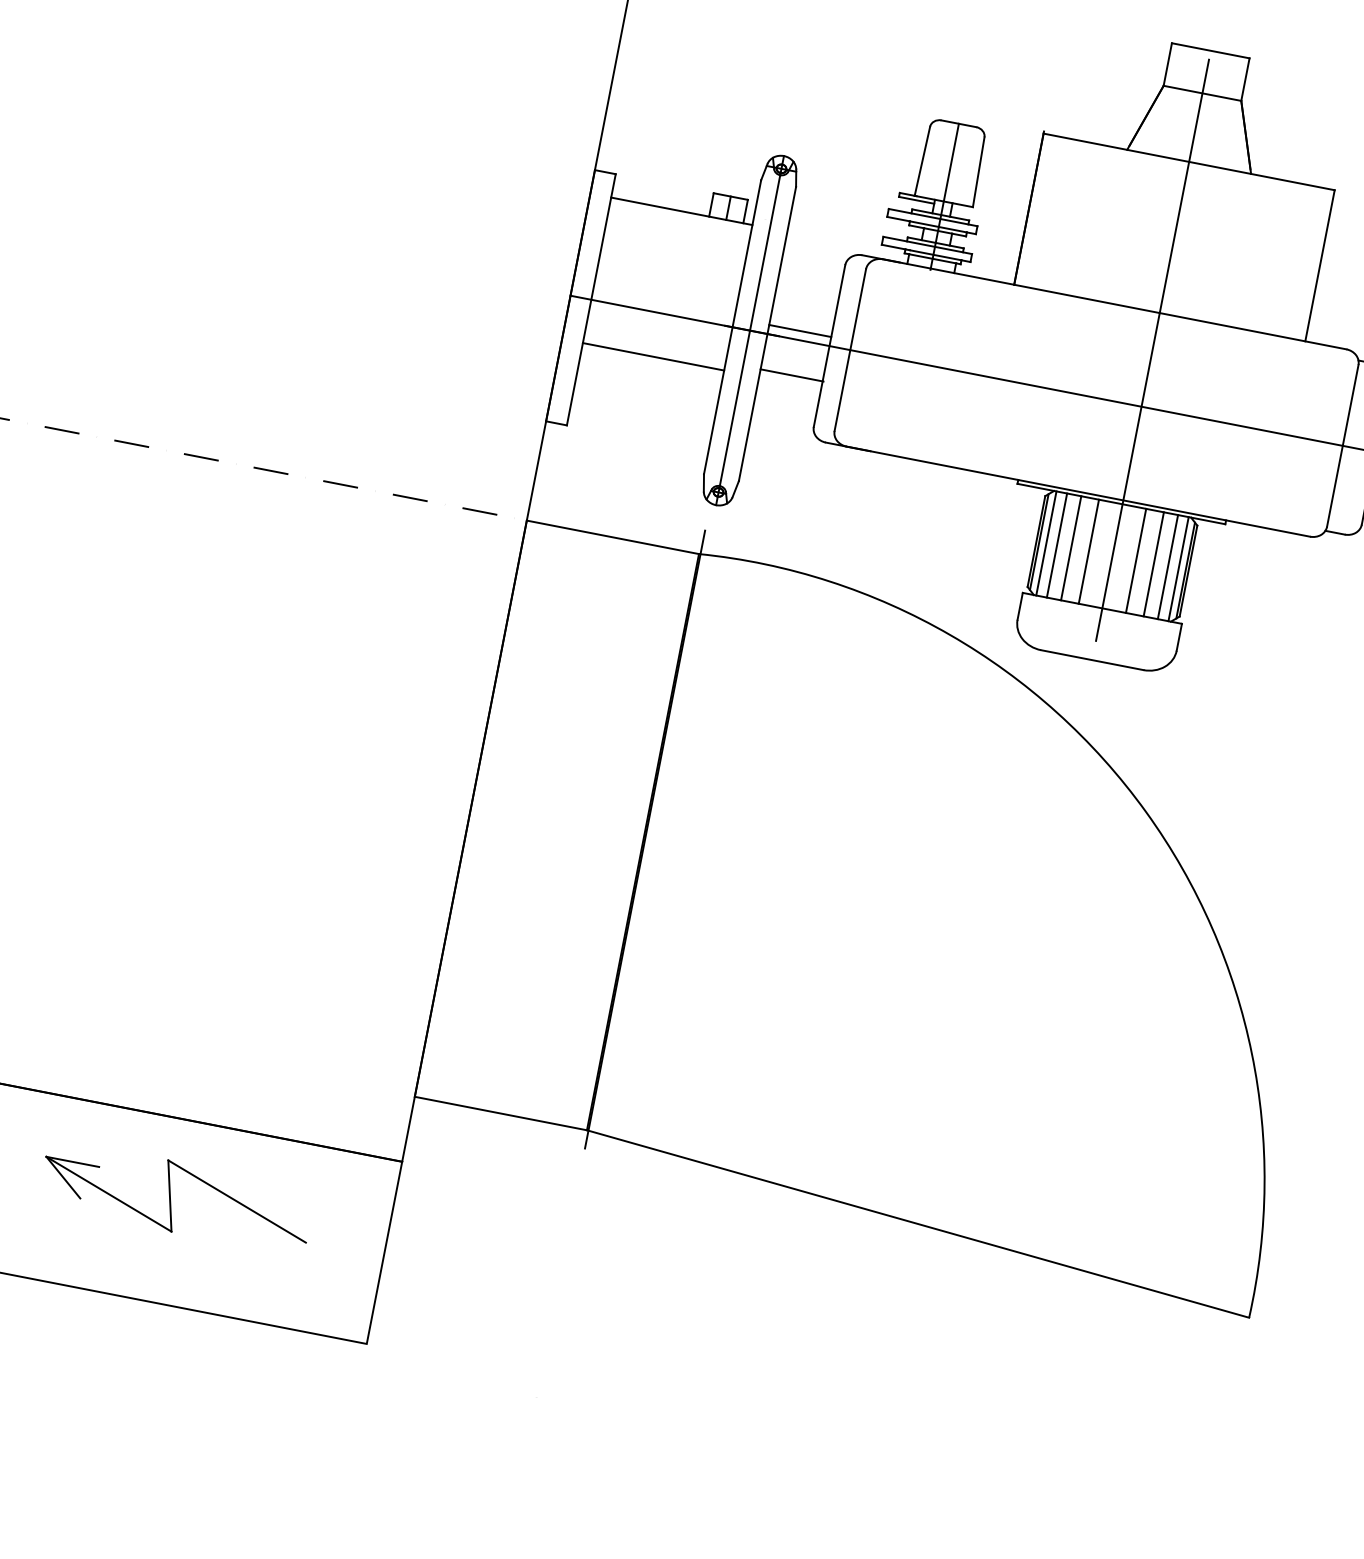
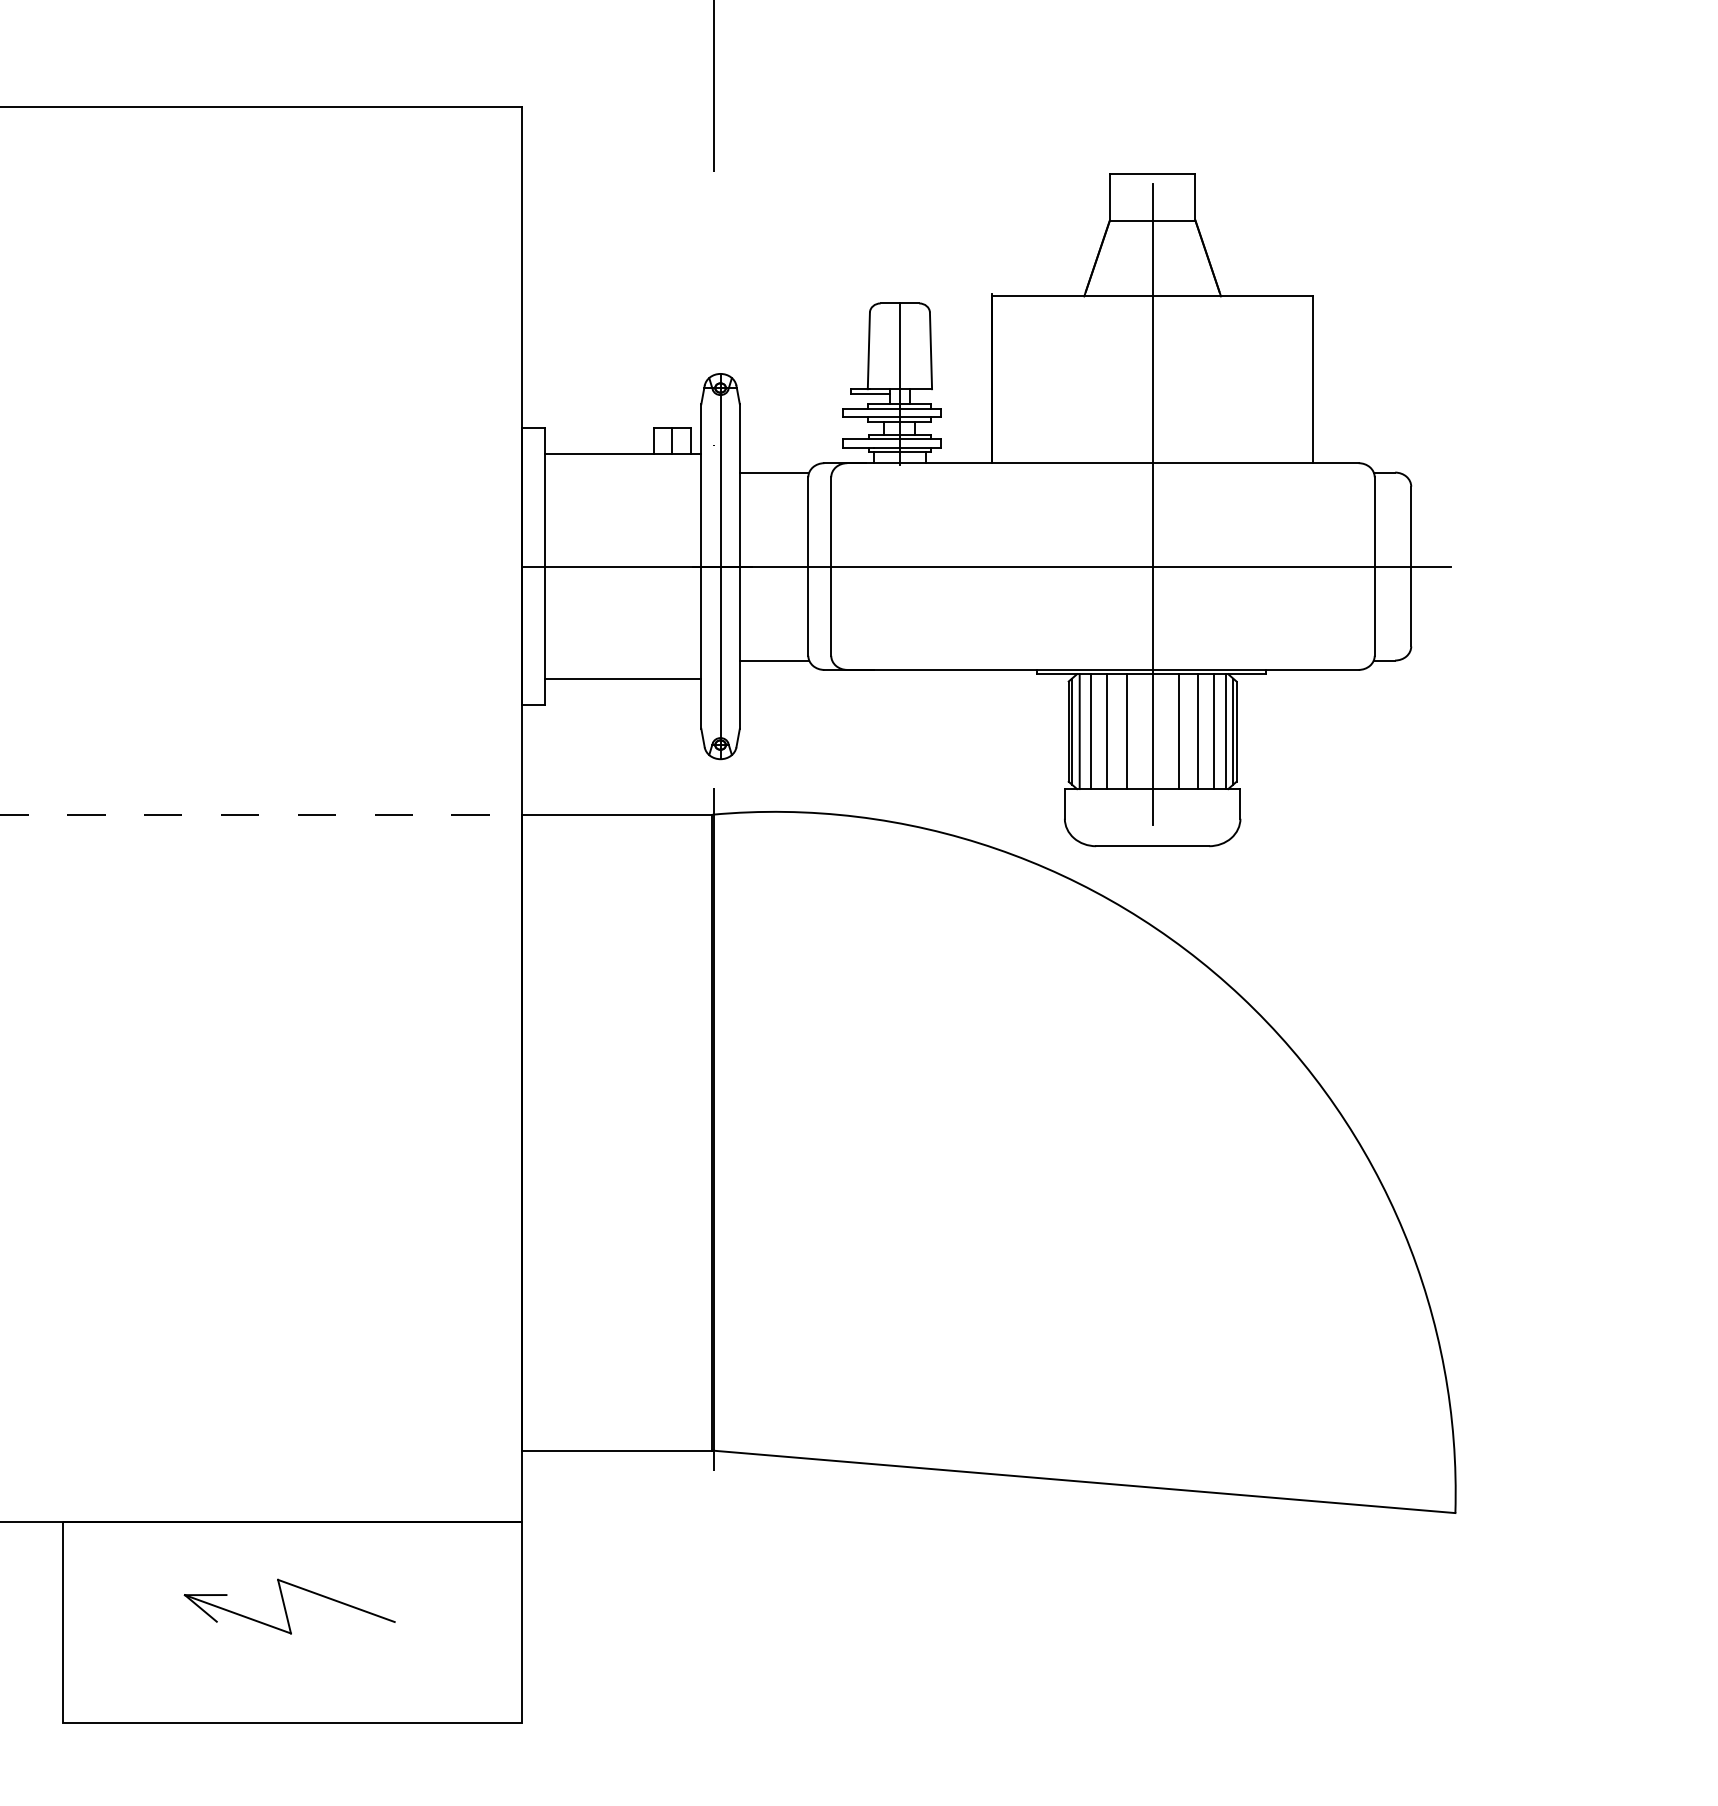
line: (799, 330) -> (773, 472), moved
line: (653, 356) -> (623, 679), moved
line: (792, 375) -> (774, 660), moved
part: (176, 1197) -> (289, 1606), size x0.71

